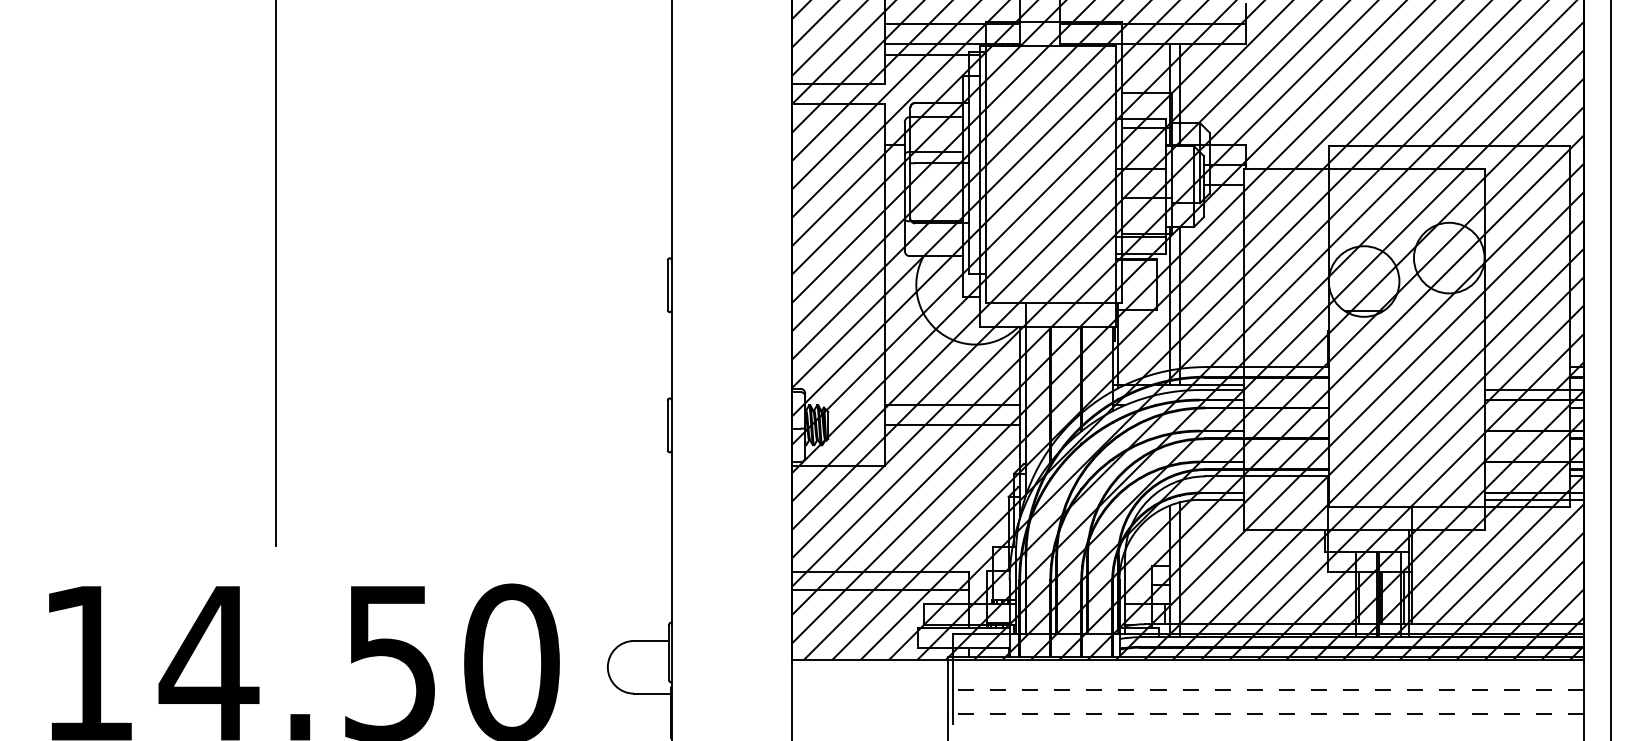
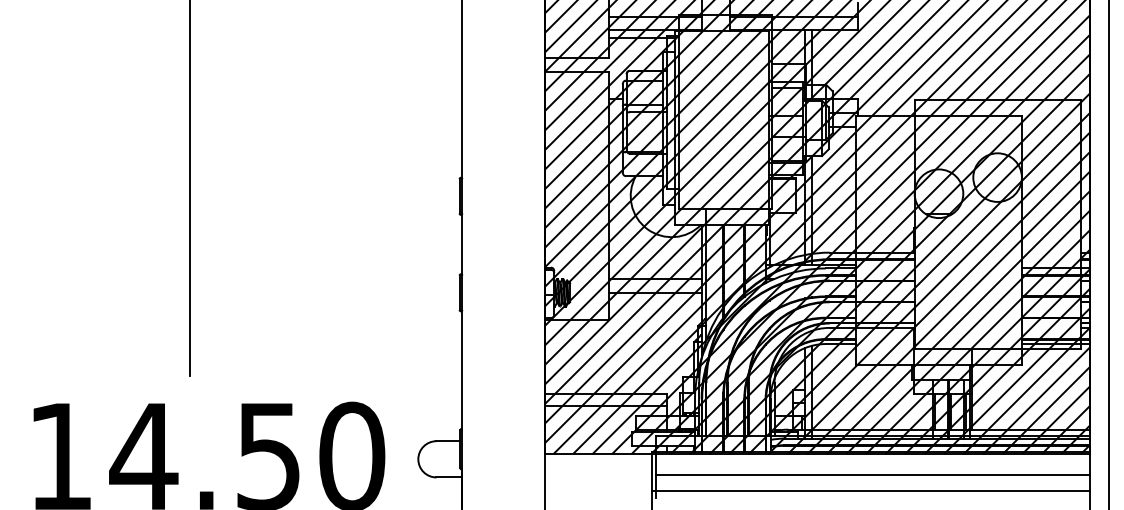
line: (1268, 690) -> (873, 475), dashed -> solid
line: (1266, 714) -> (871, 491), dashed -> solid

